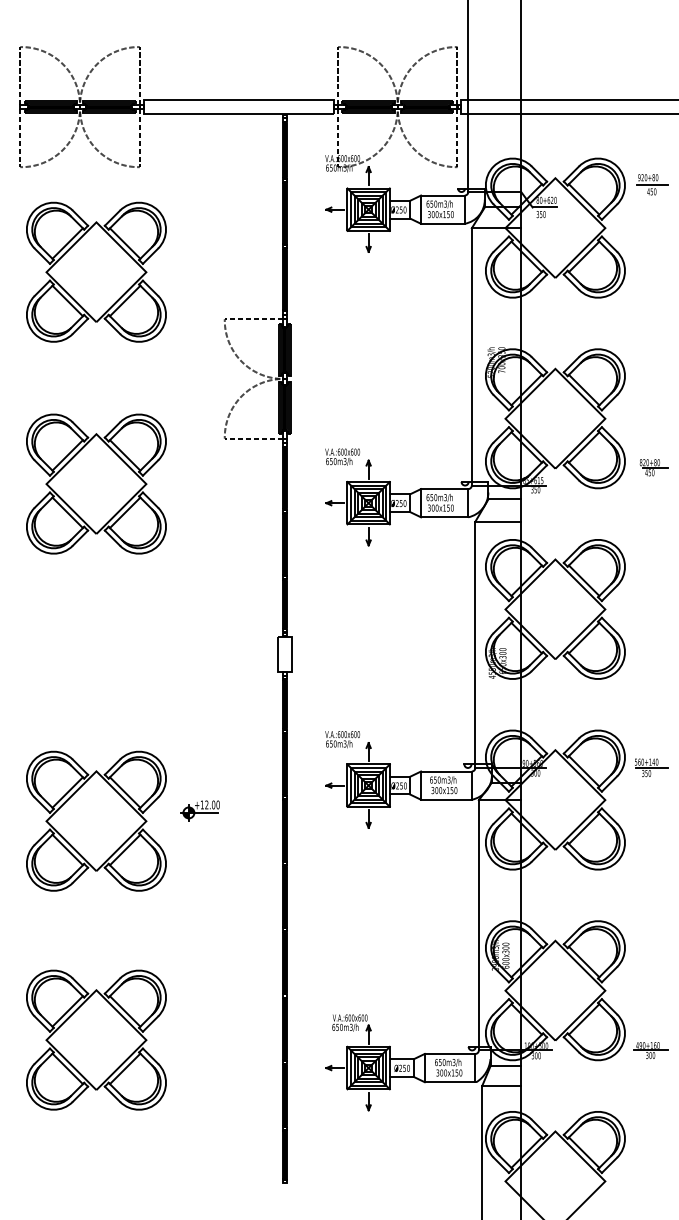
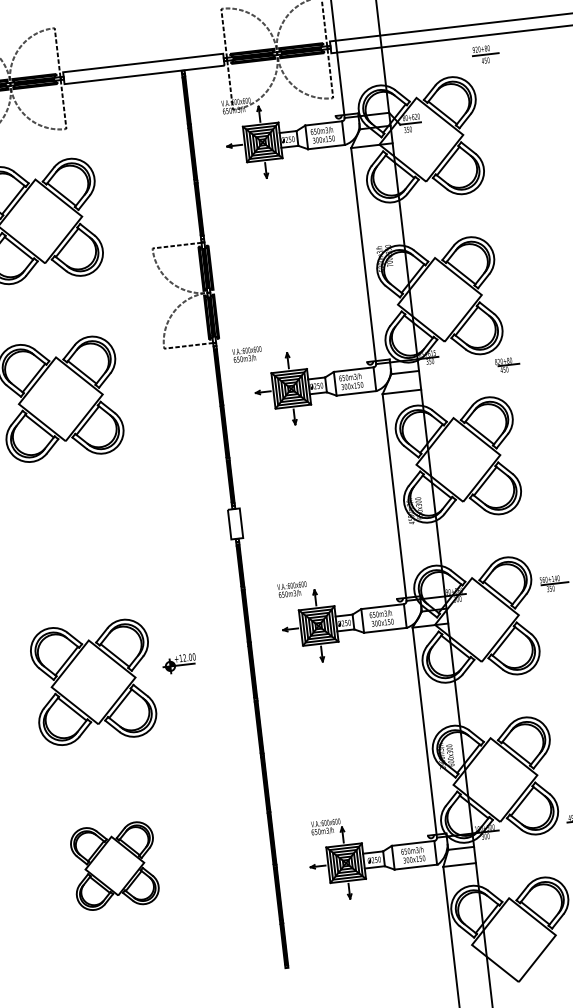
part: (652, 184) -> (485, 54), moved
text: (342, 456) -> (247, 354), moved
part: (653, 467) -> (507, 365), moved
part: (96, 1039) -> (114, 865), size x0.7

